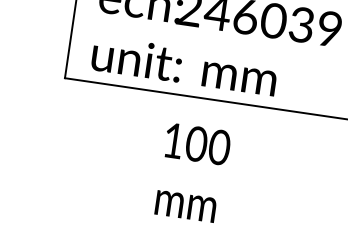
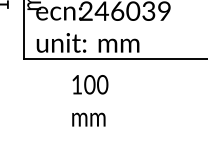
text: (193, 172) -> (90, 100), moved

